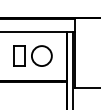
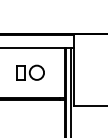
part: (32, 55) -> (30, 72), size x0.7

